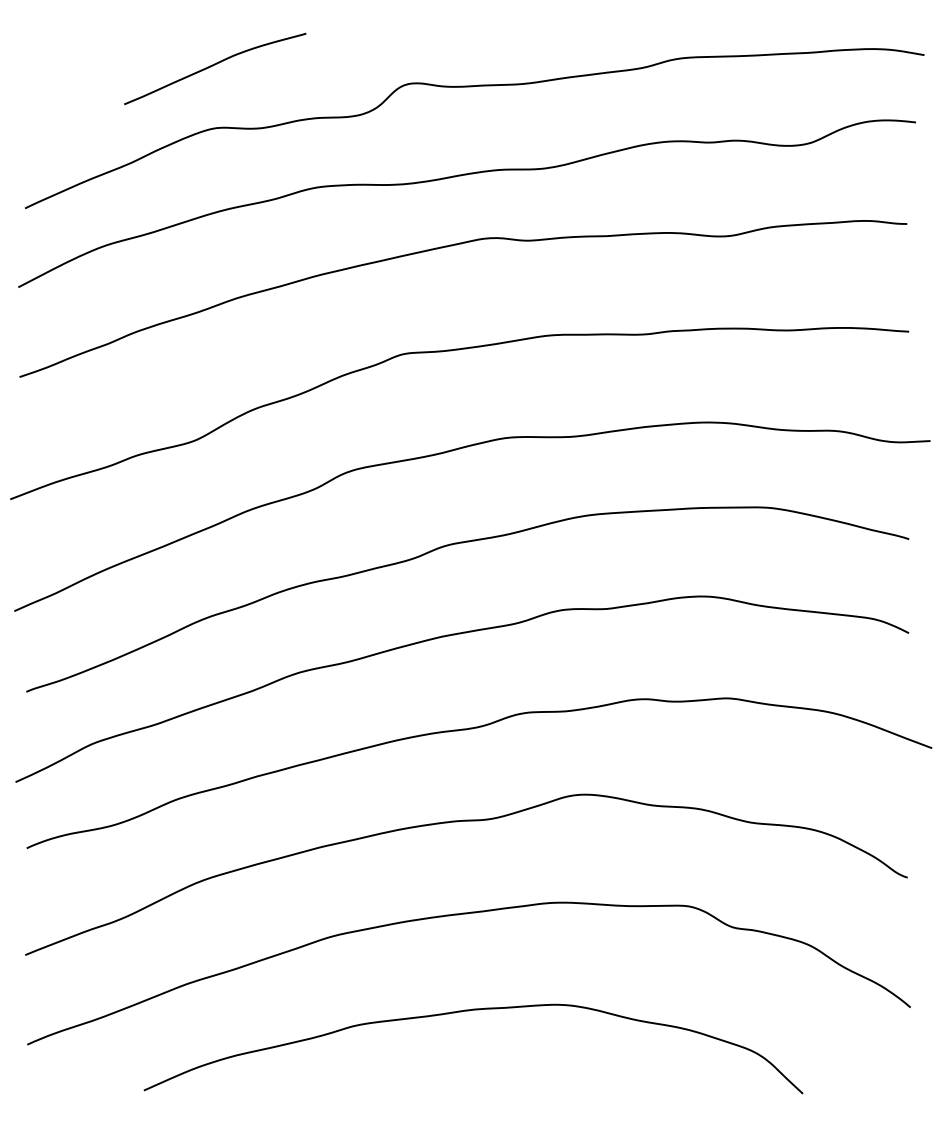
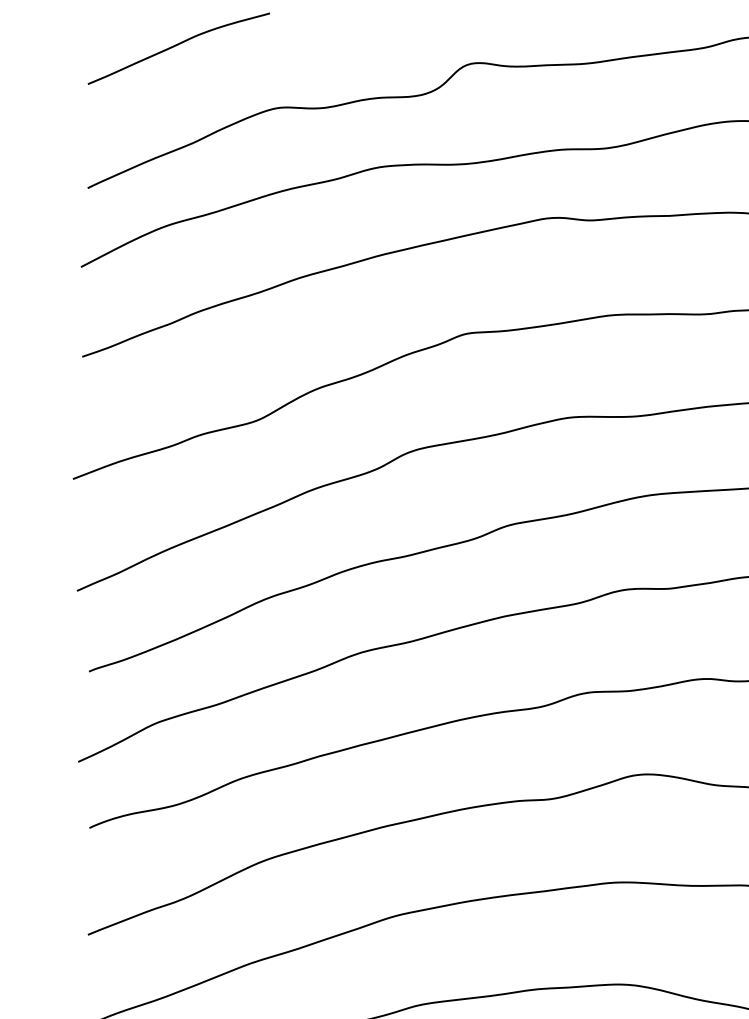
curve: (213, 66) -> (177, 46), moved

